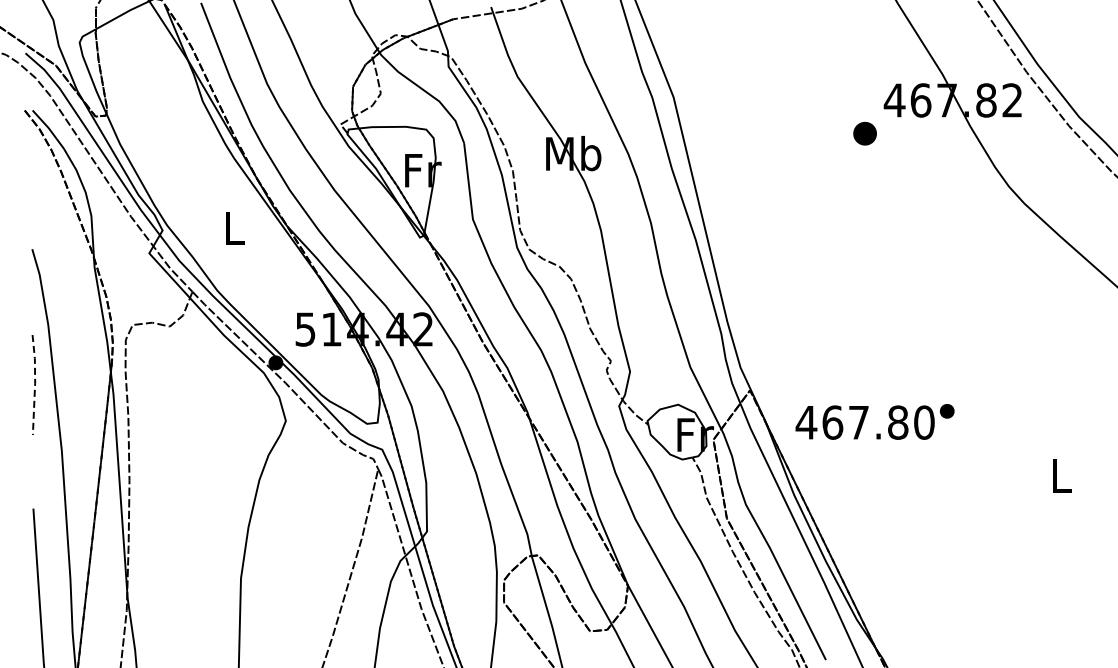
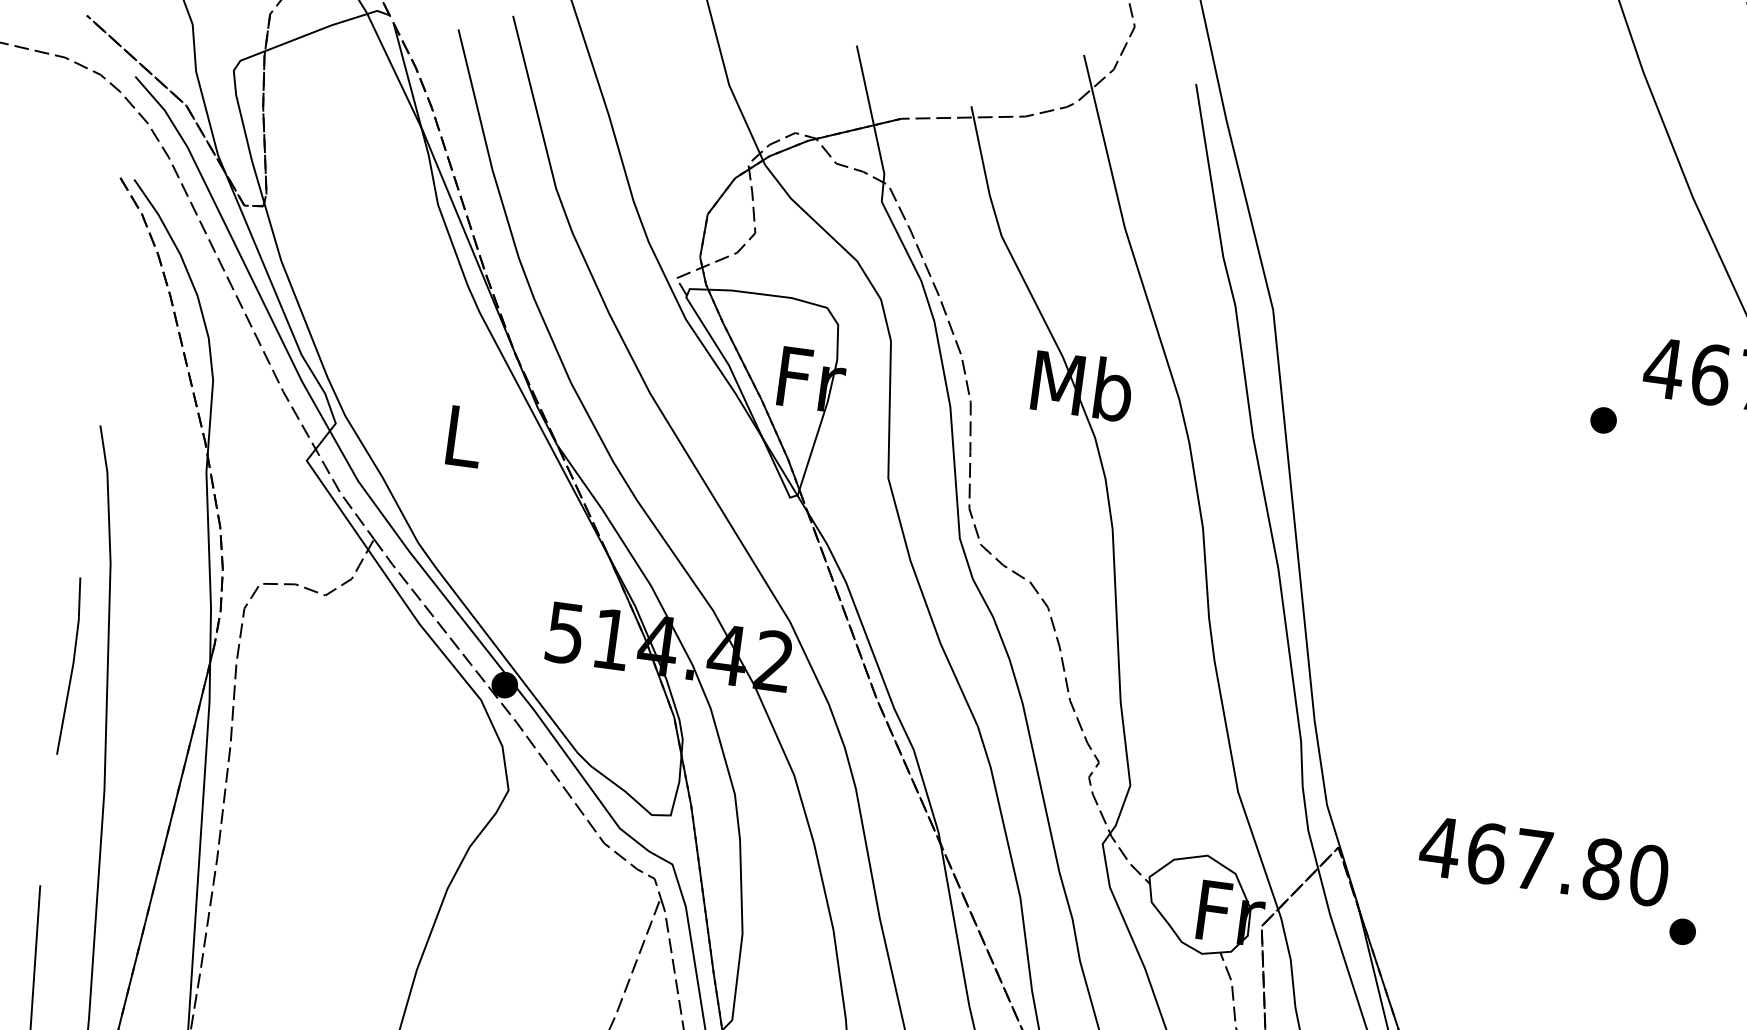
part: (864, 133) -> (1602, 419), size x0.62
line: (35, 384) -> (73, 665), dashed -> solid
text: (864, 422) -> (1543, 860), moved

